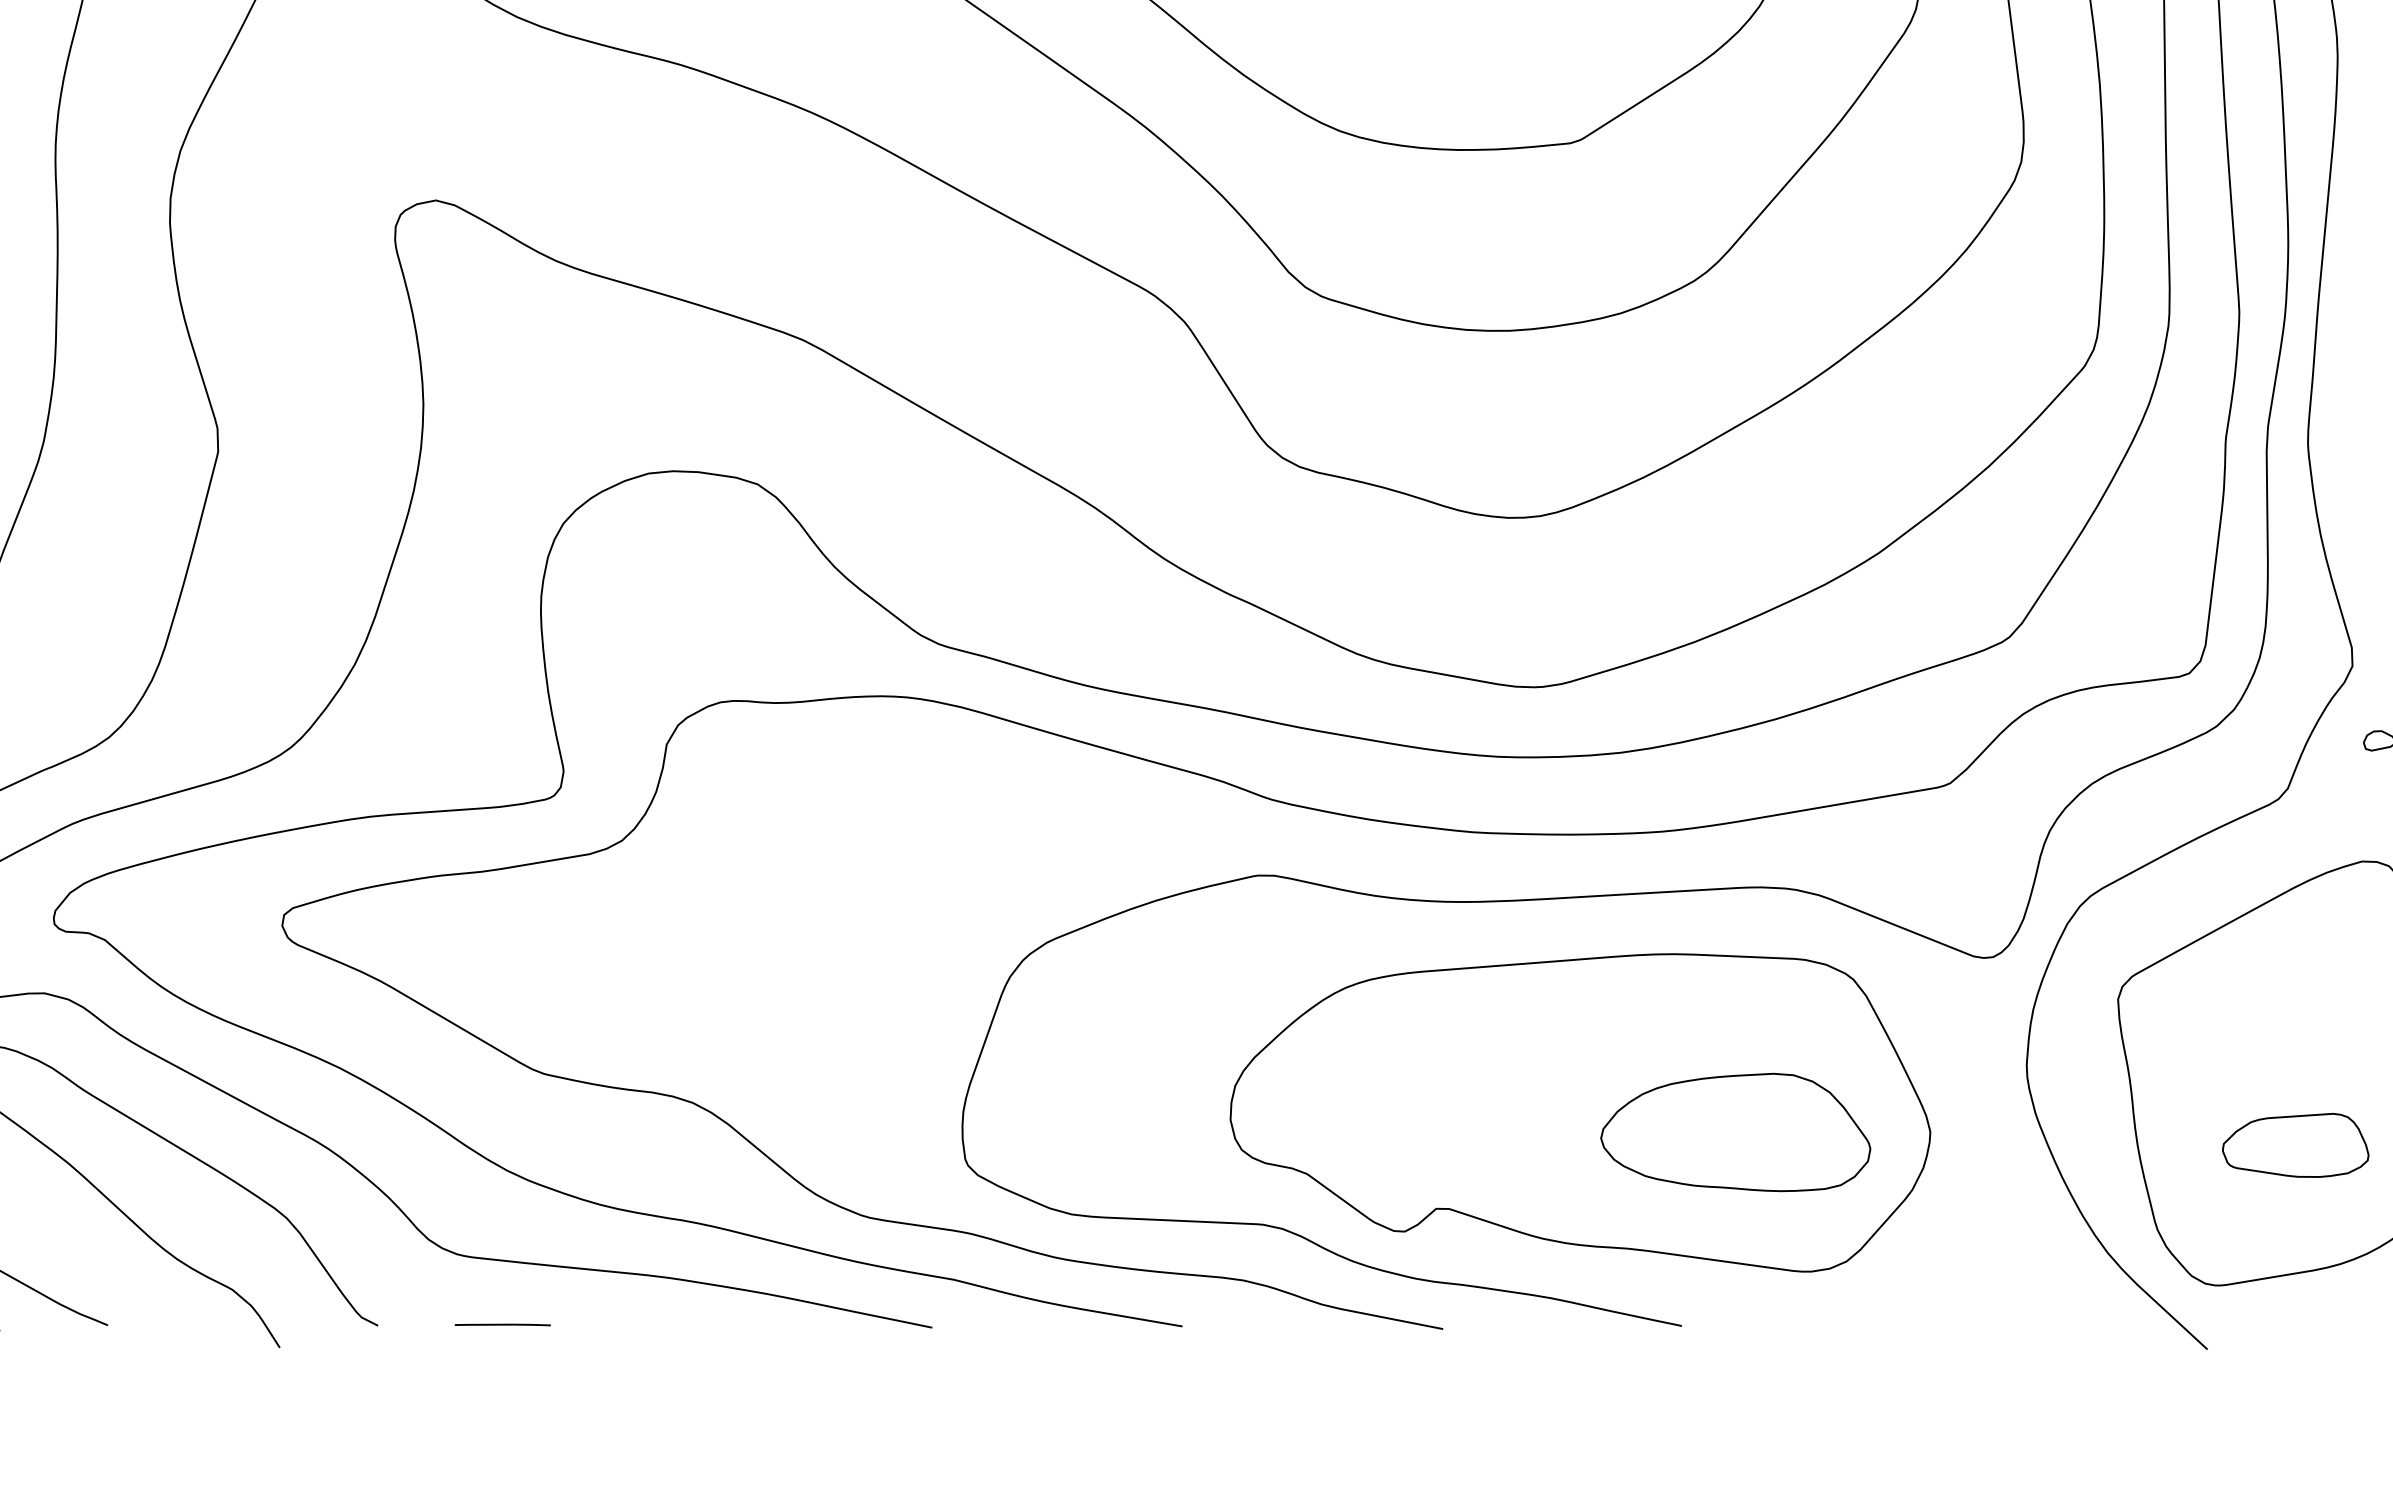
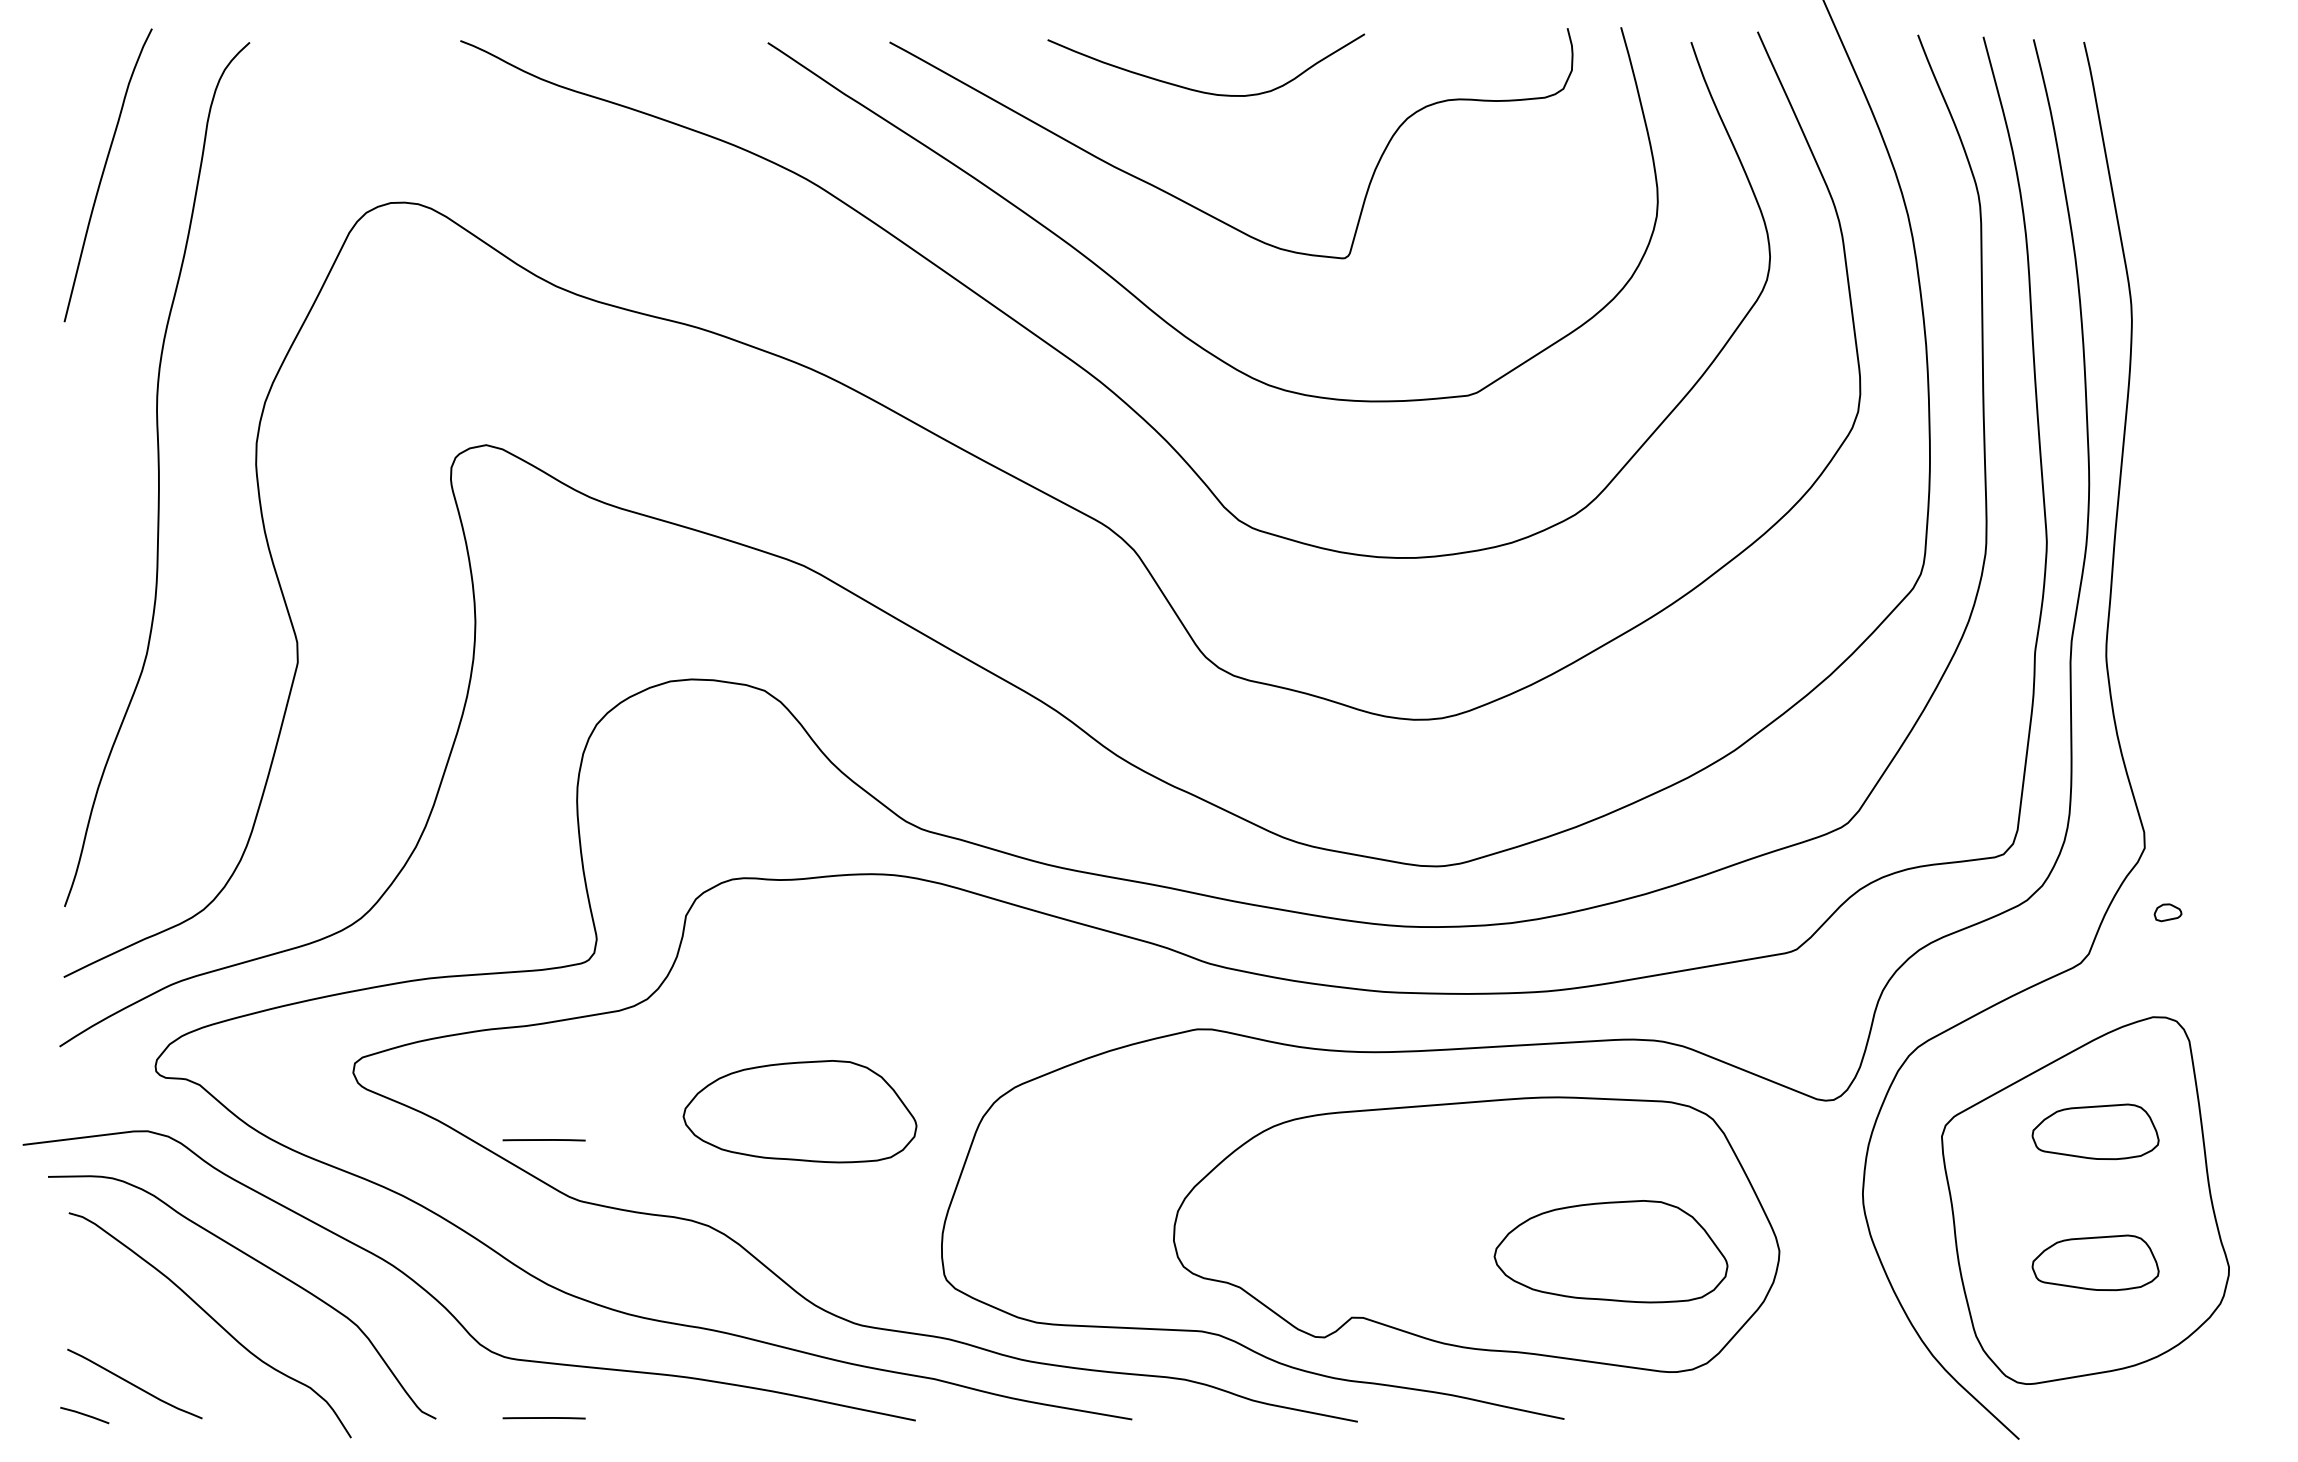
part: (797, 970) -> (799, 1111), added
part: (2295, 993) -> (2095, 1131), added
line: (502, 1004) -> (543, 1140), added

